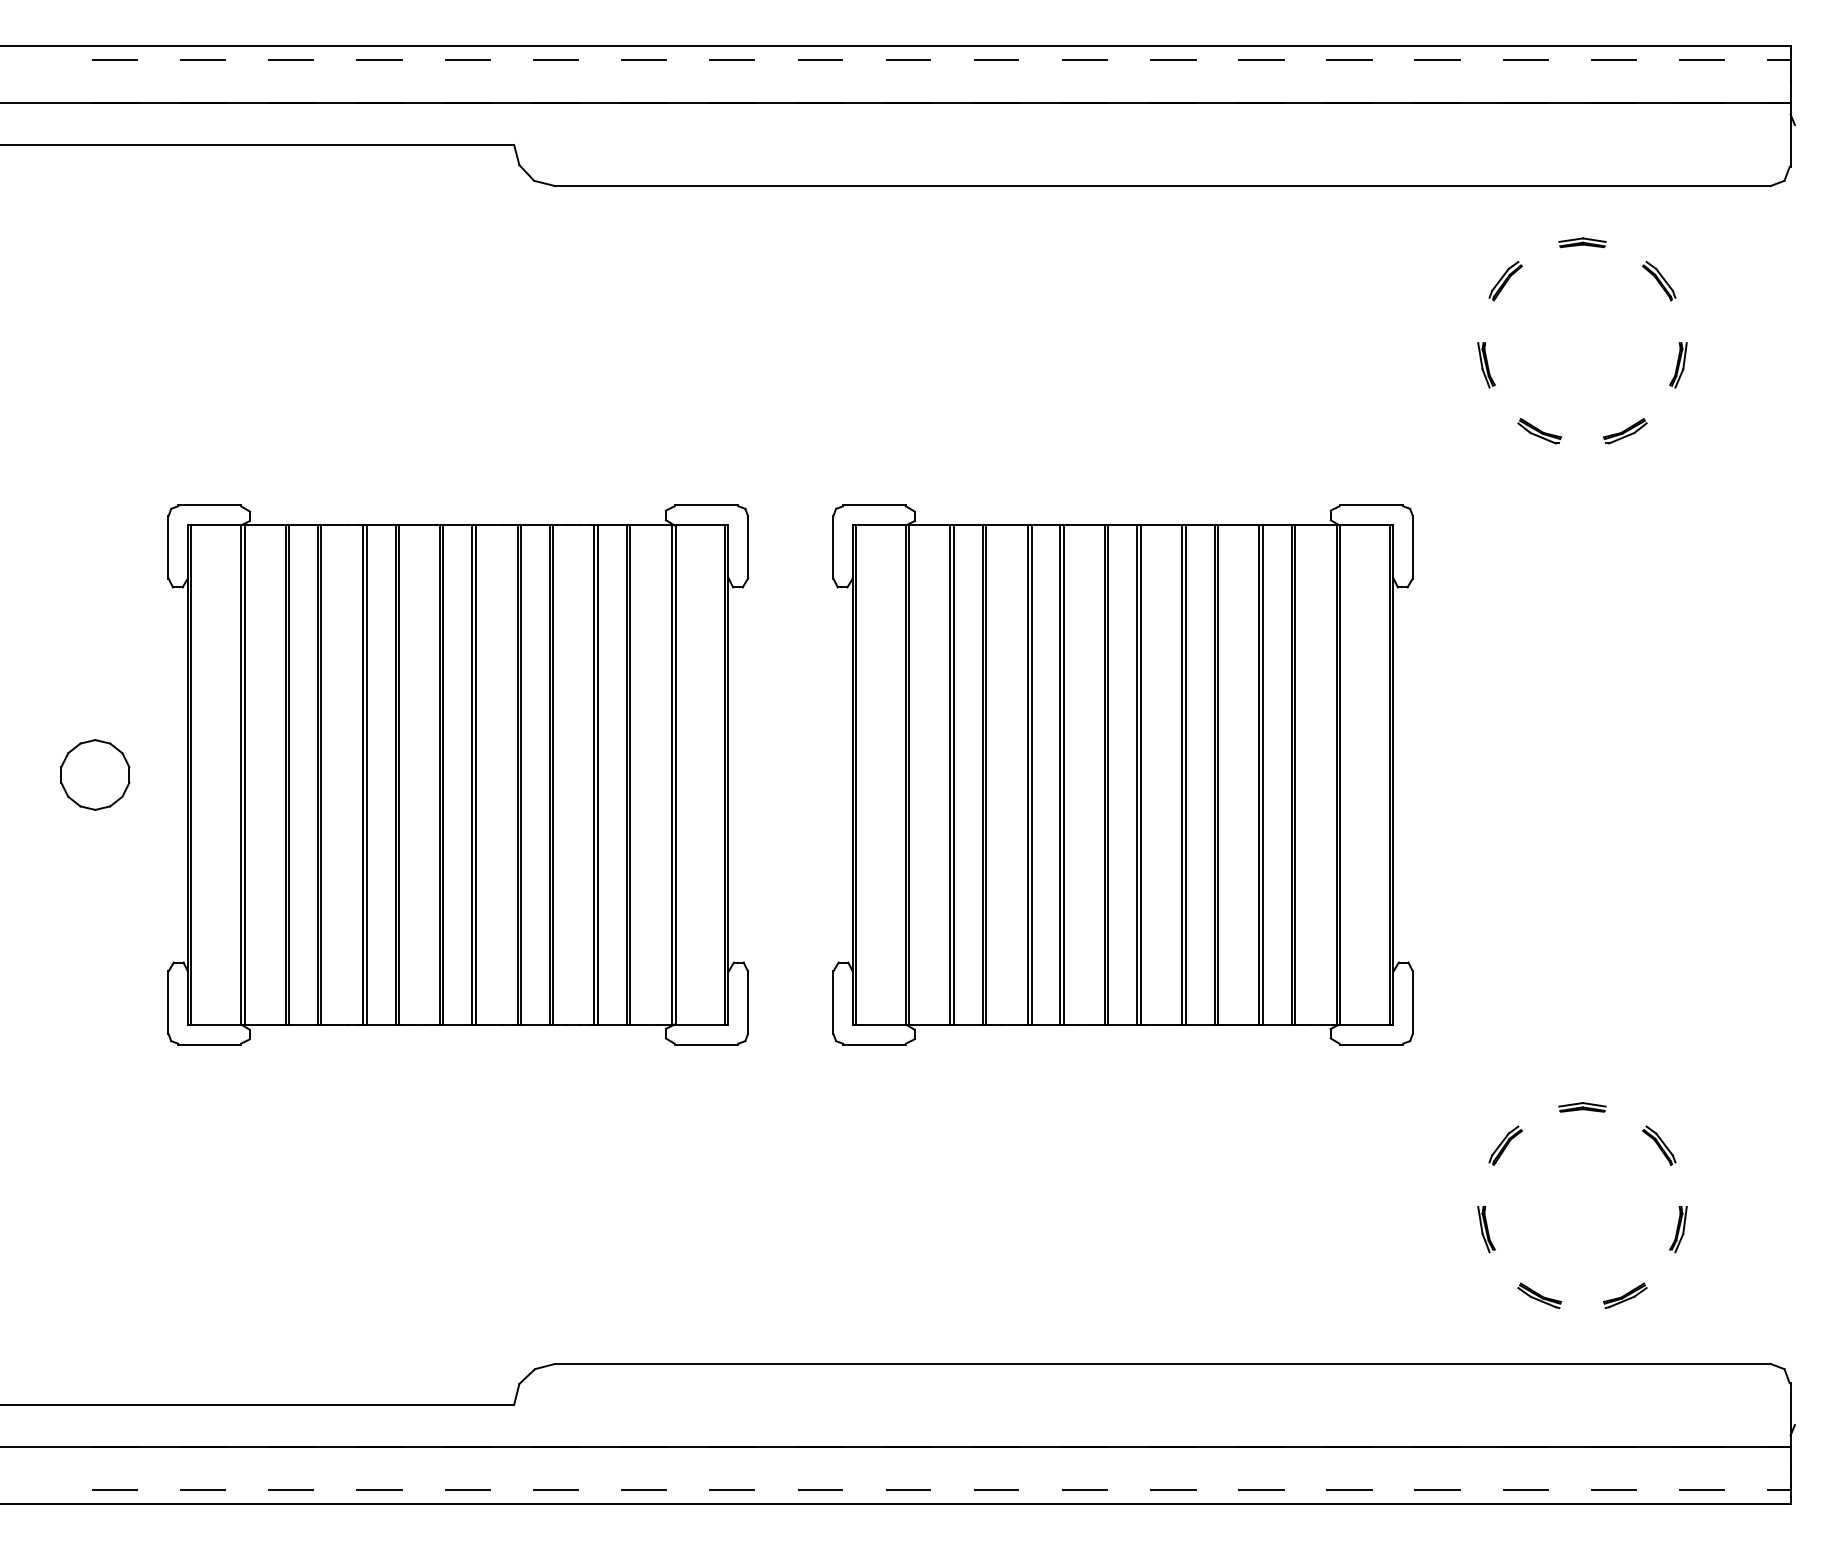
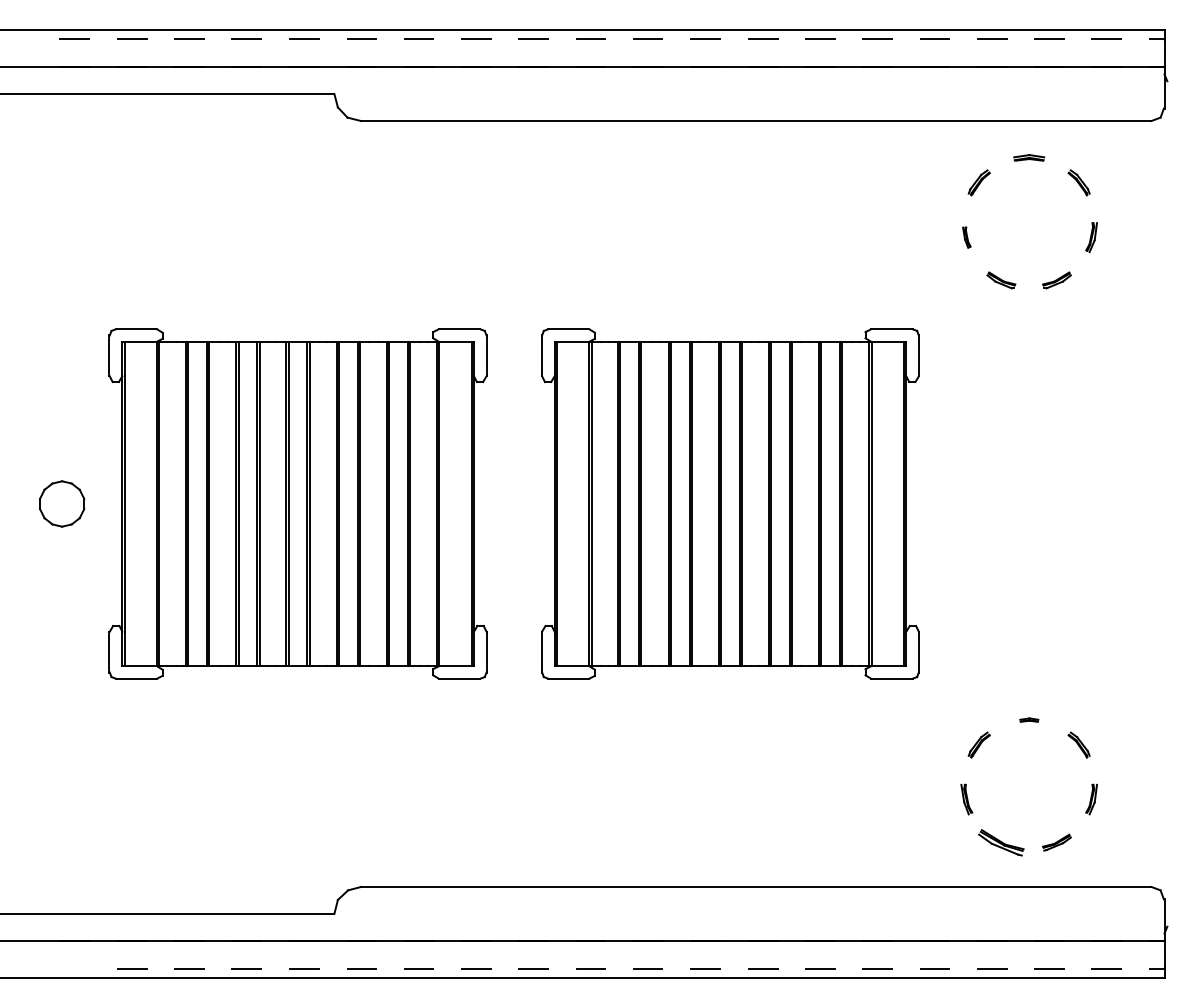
part: (1486, 365) -> (966, 237), size x0.7
part: (1582, 1106) -> (1029, 719), size x0.6
part: (1539, 1295) -> (1001, 842), size x1.6
line: (114, 1490) -> (74, 969), removed

